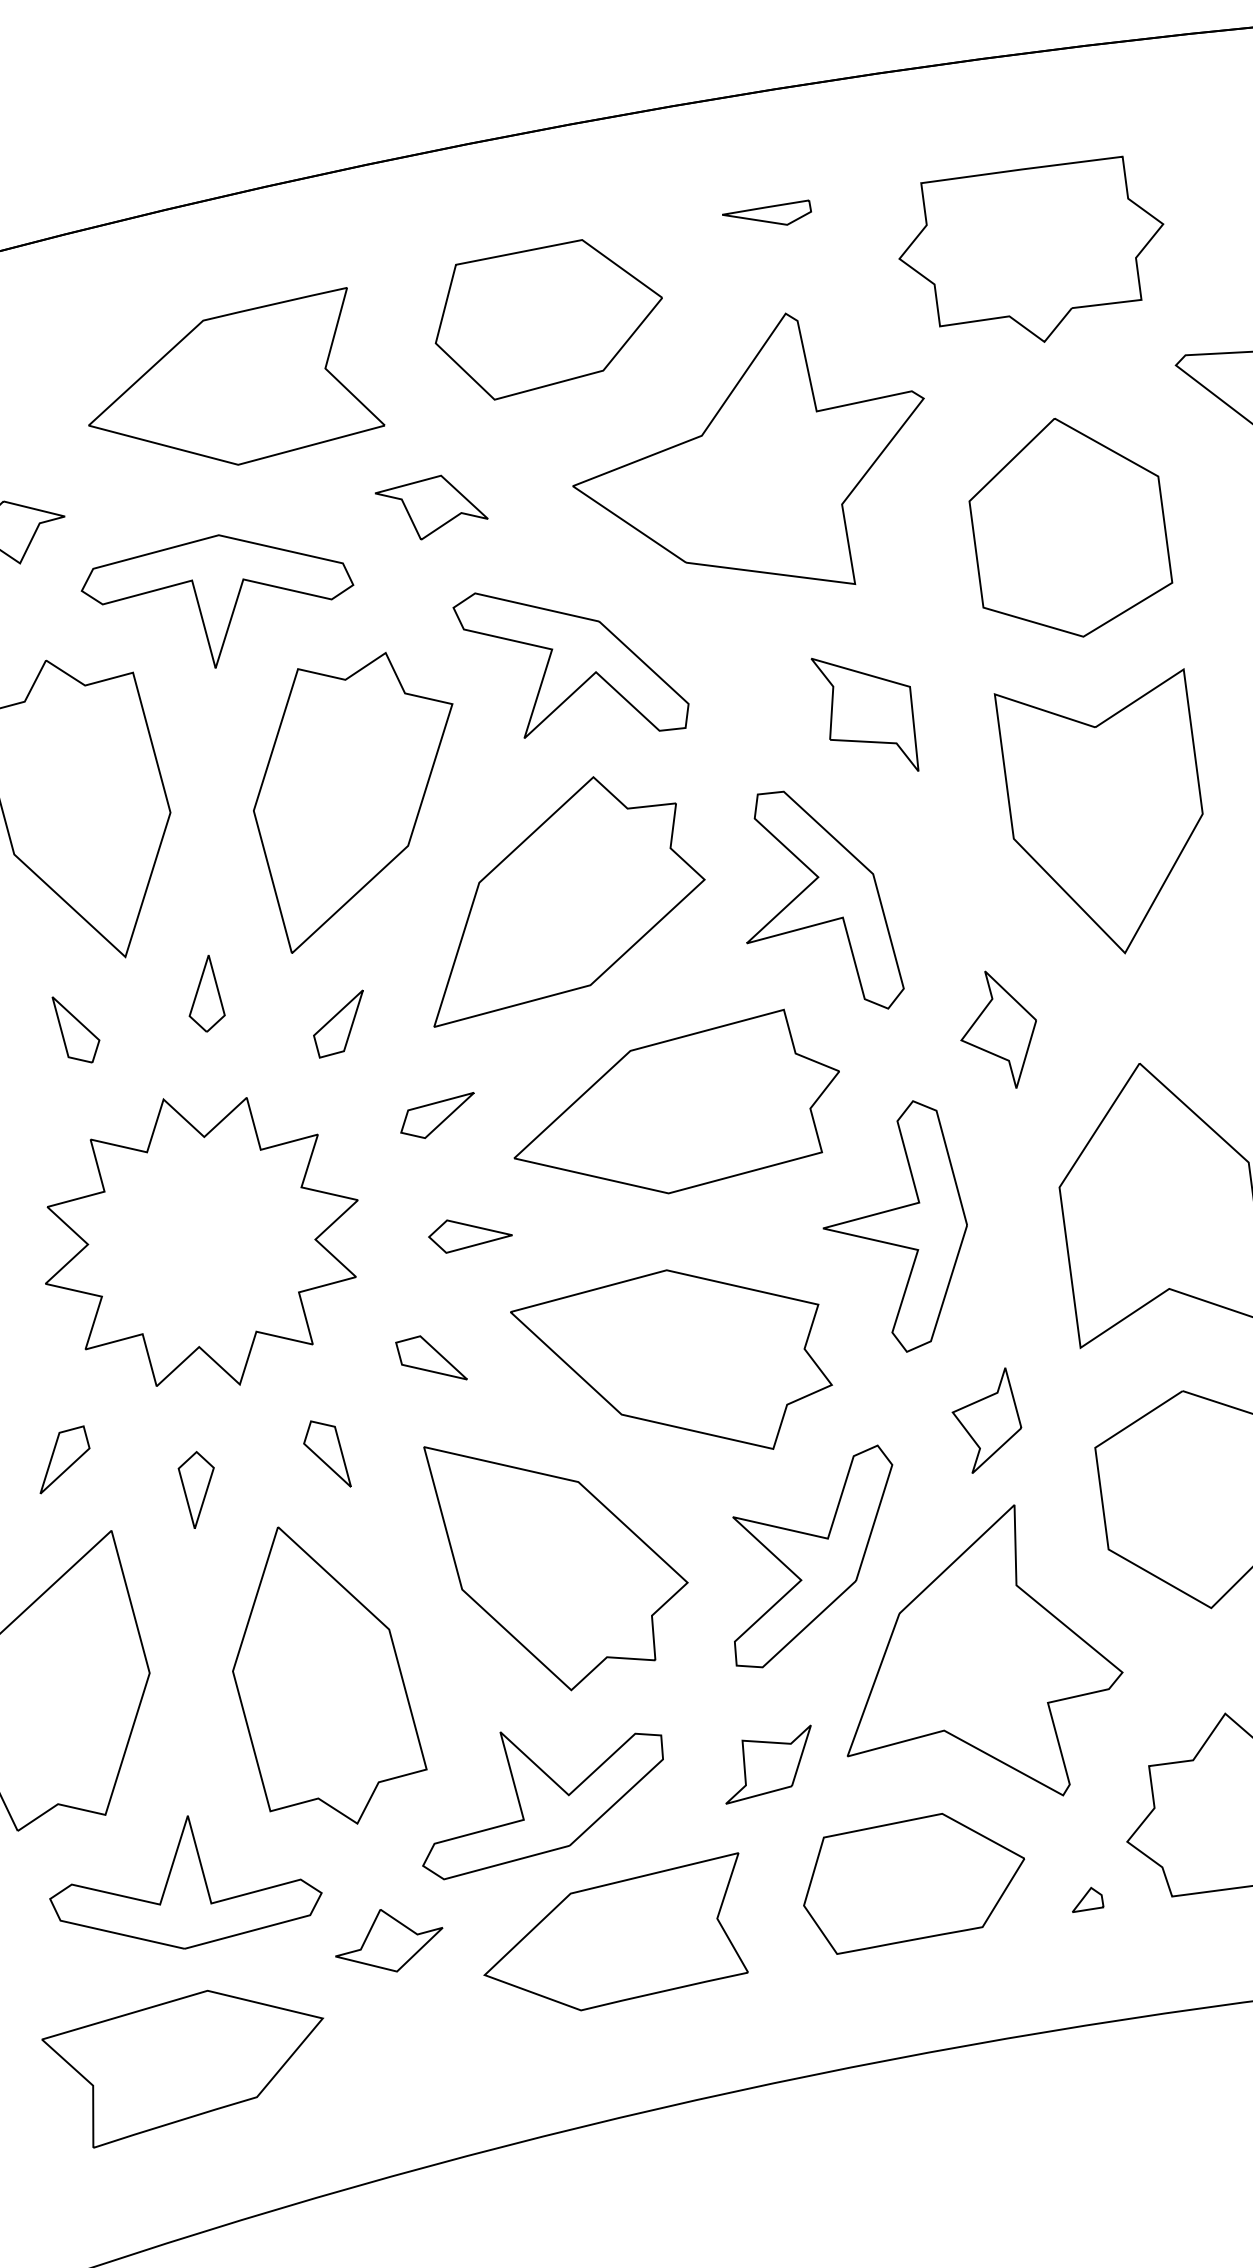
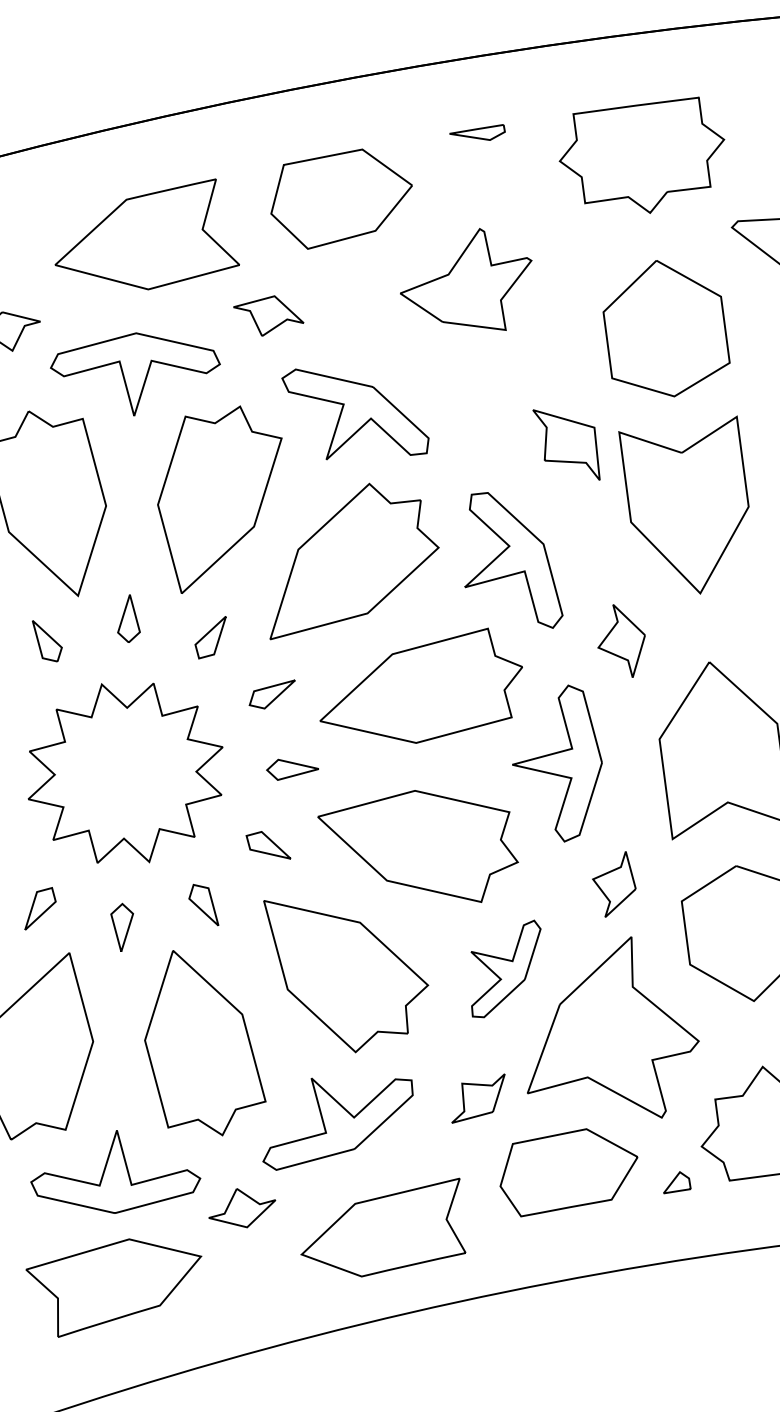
part: (747, 448) -> (465, 279), size x0.6
part: (865, 713) -> (566, 444), moved
part: (812, 1555) -> (505, 968), size x0.7
part: (1088, 1899) -> (677, 1182), size x1.4
part: (616, 1931) -> (383, 1227), moved

